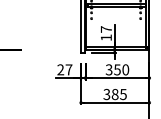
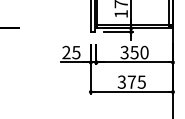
text: (68, 69) -> (75, 52), 27 -> 25
text: (114, 94) -> (131, 82), 385 -> 375

